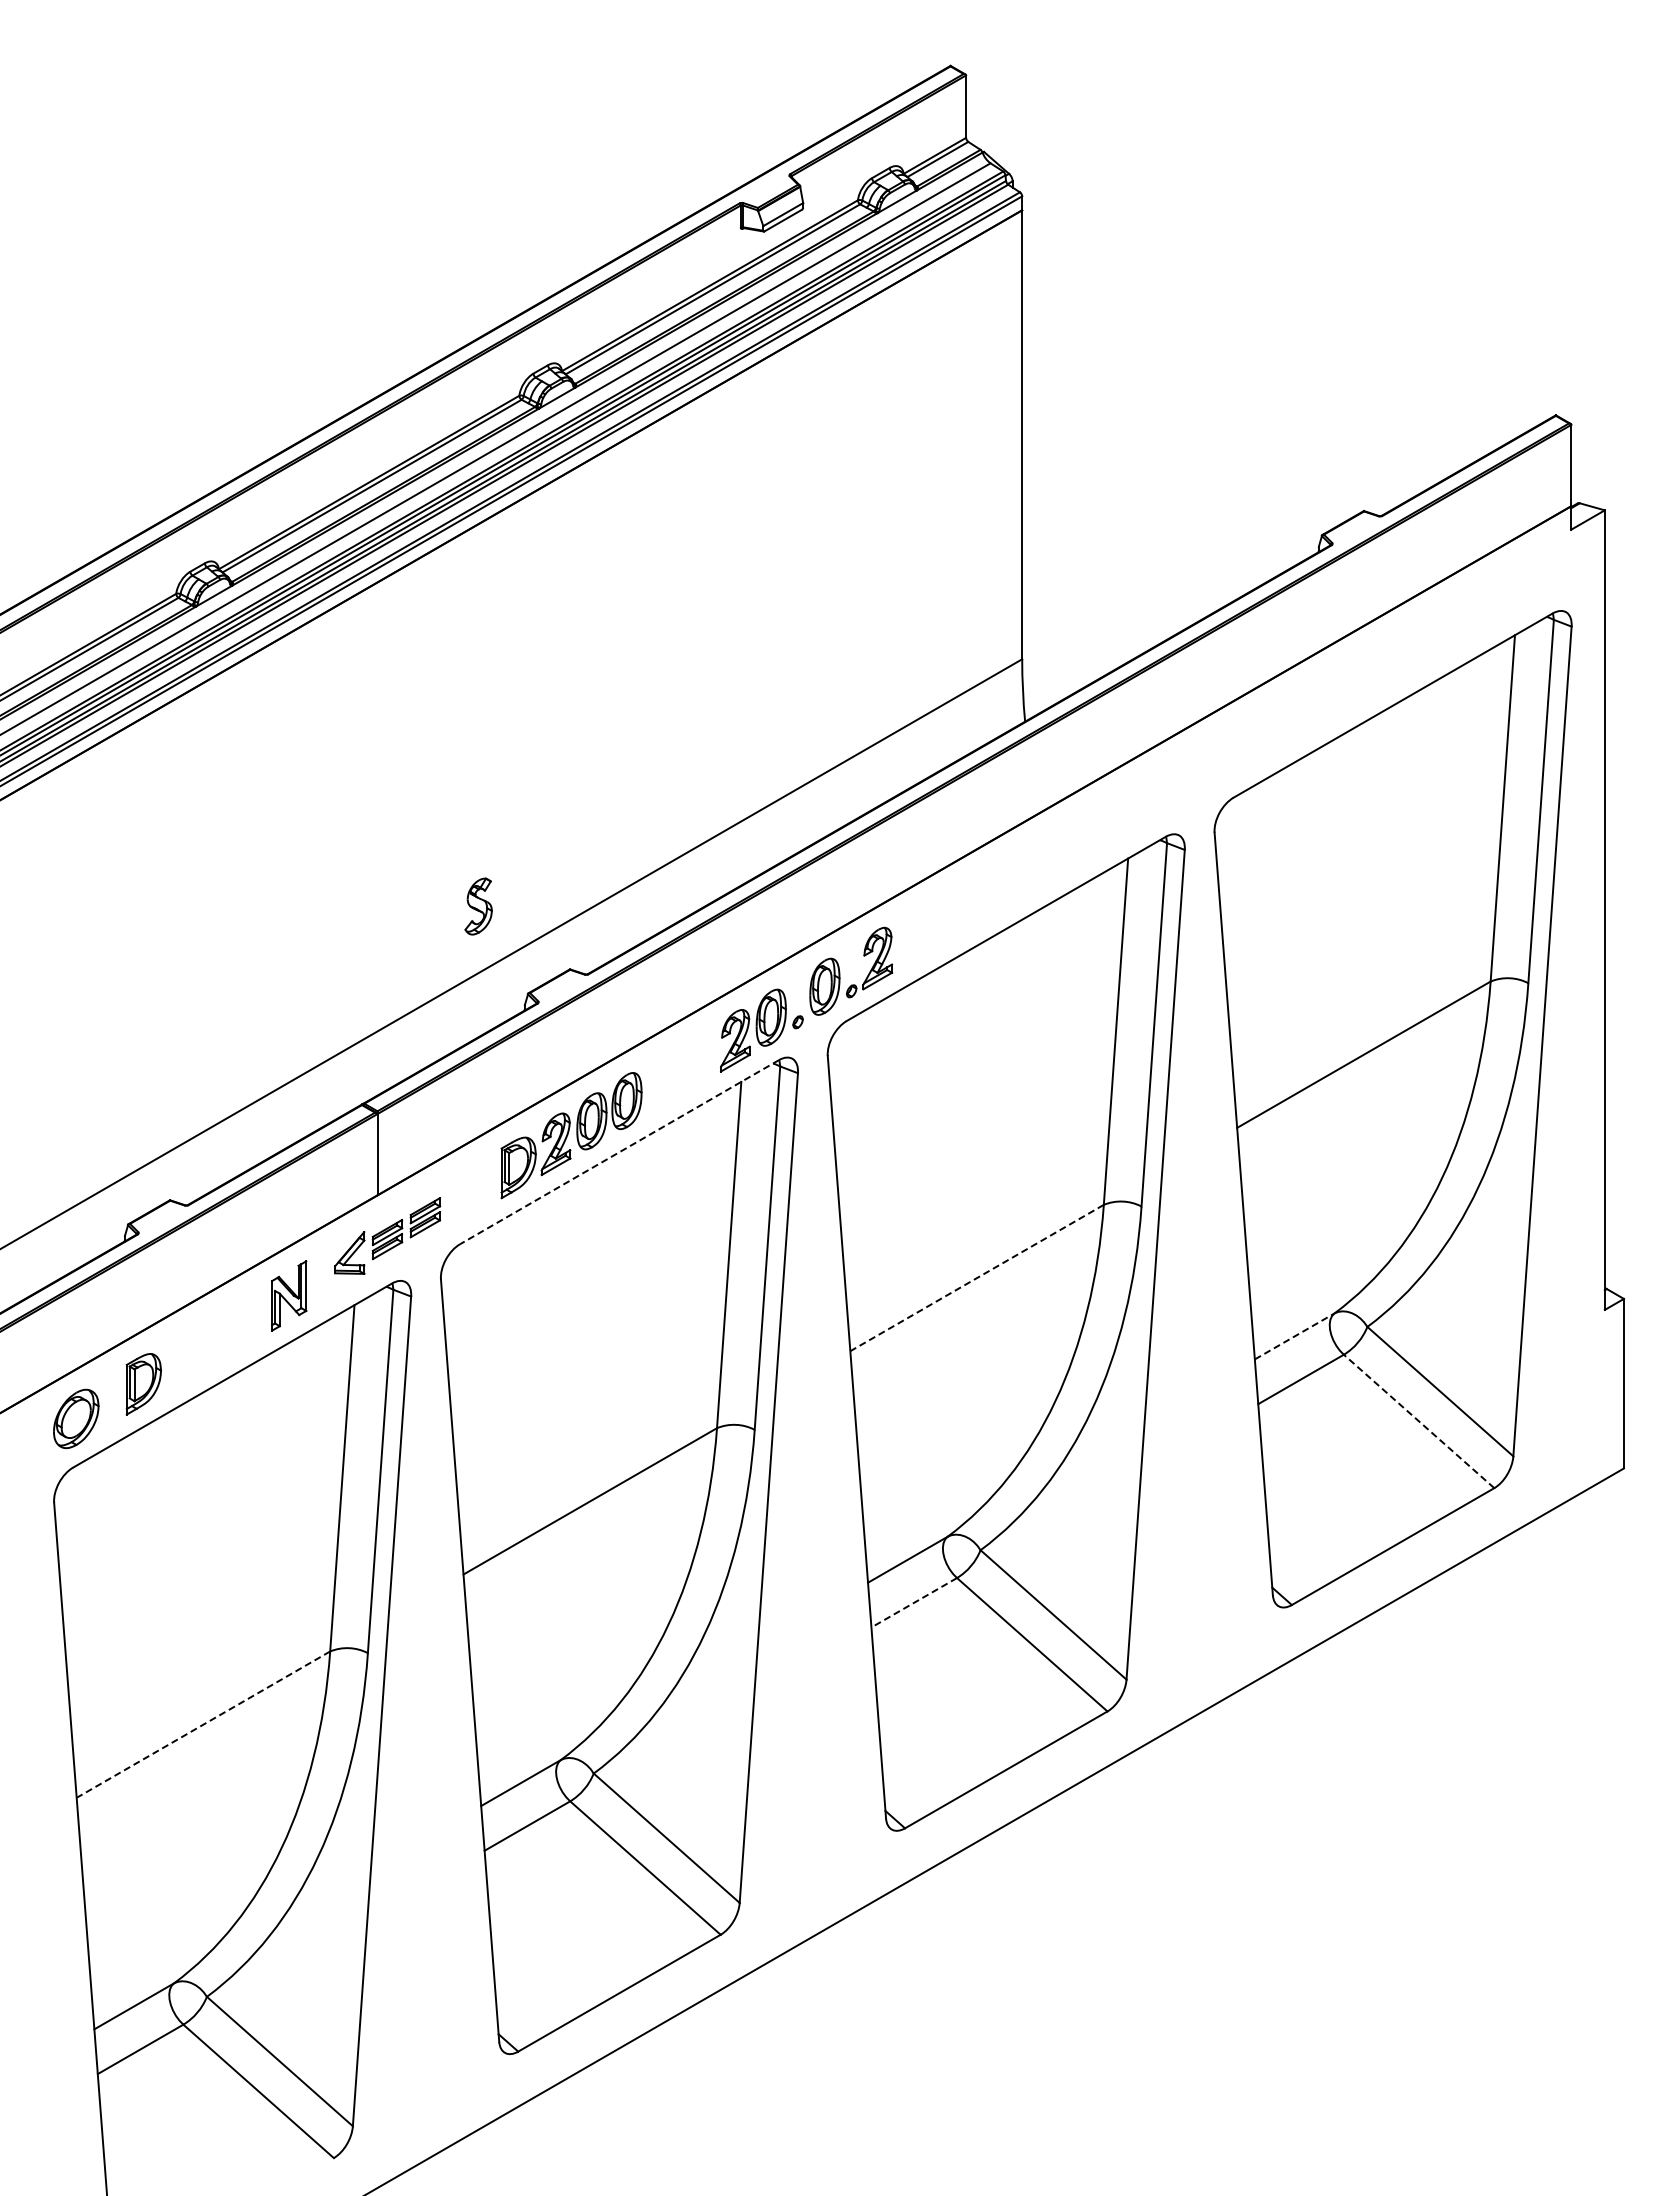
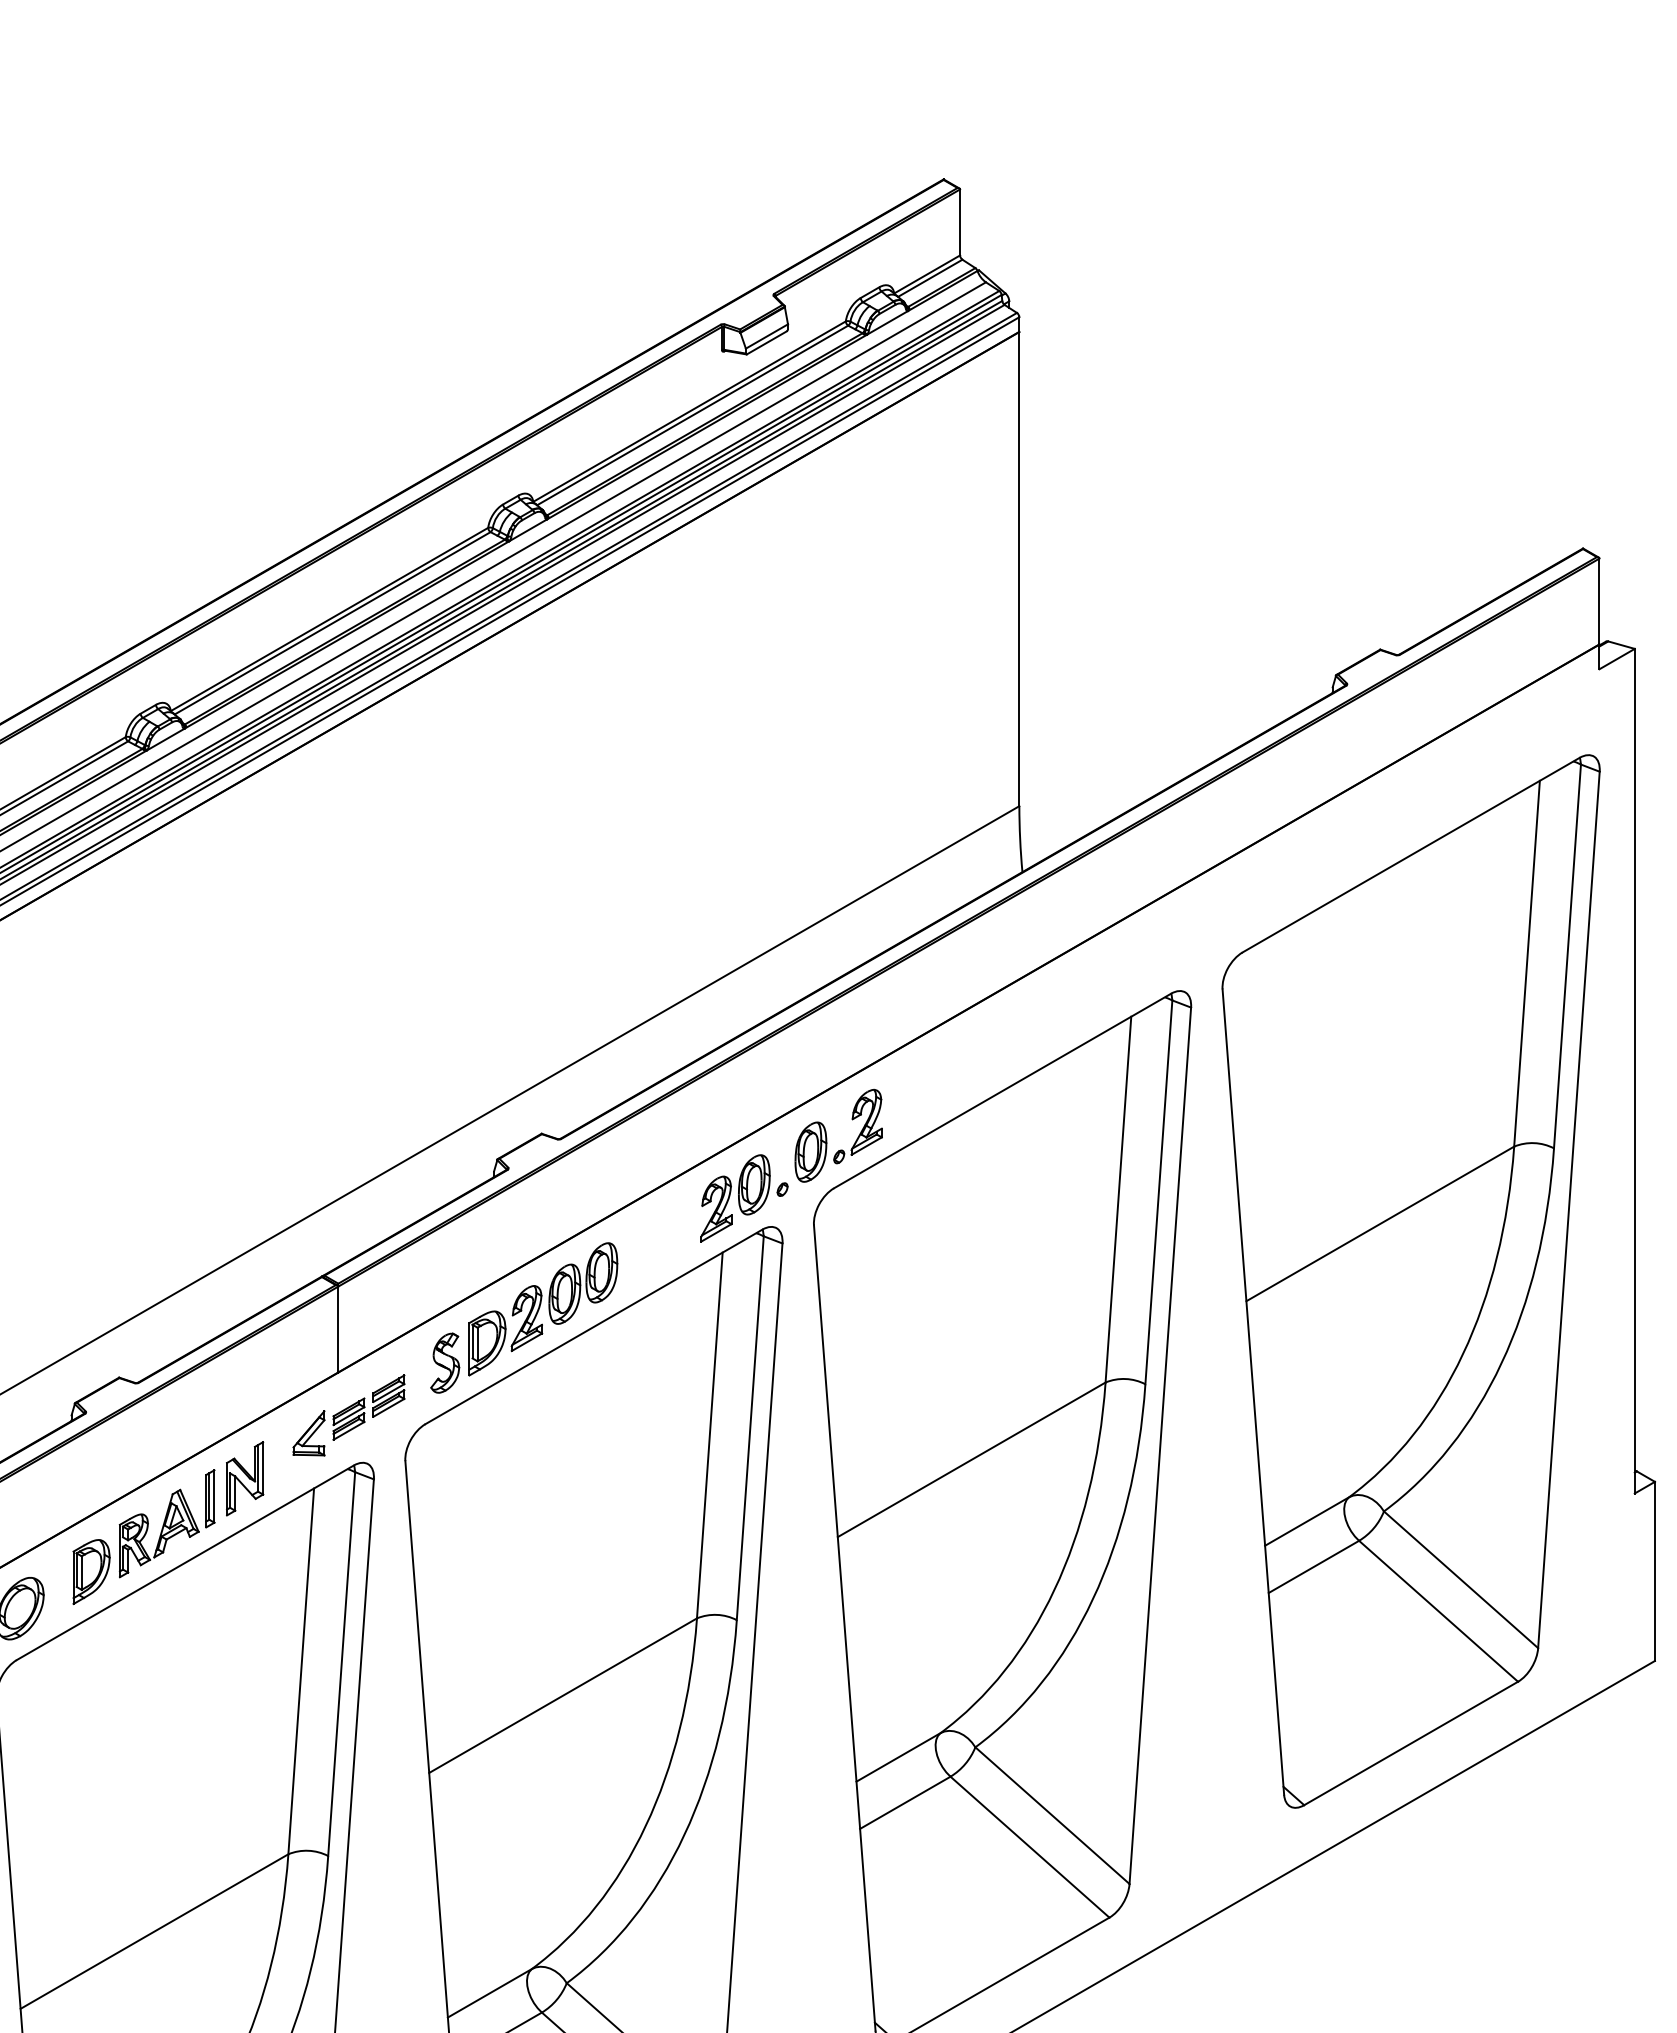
part: (478, 906) -> (445, 1363), moved
line: (619, 1152) -> (593, 1327), dashed -> solid
line: (976, 1278) -> (971, 1460), dashed -> solid
line: (1294, 1336) -> (1306, 1521), dashed -> solid
part: (215, 1338) -> (167, 1523), added
line: (1419, 1421) -> (1439, 1611), dashed -> solid
line: (913, 1603) -> (904, 1803), dashed -> solid
line: (203, 1724) -> (154, 1931), dashed -> solid

